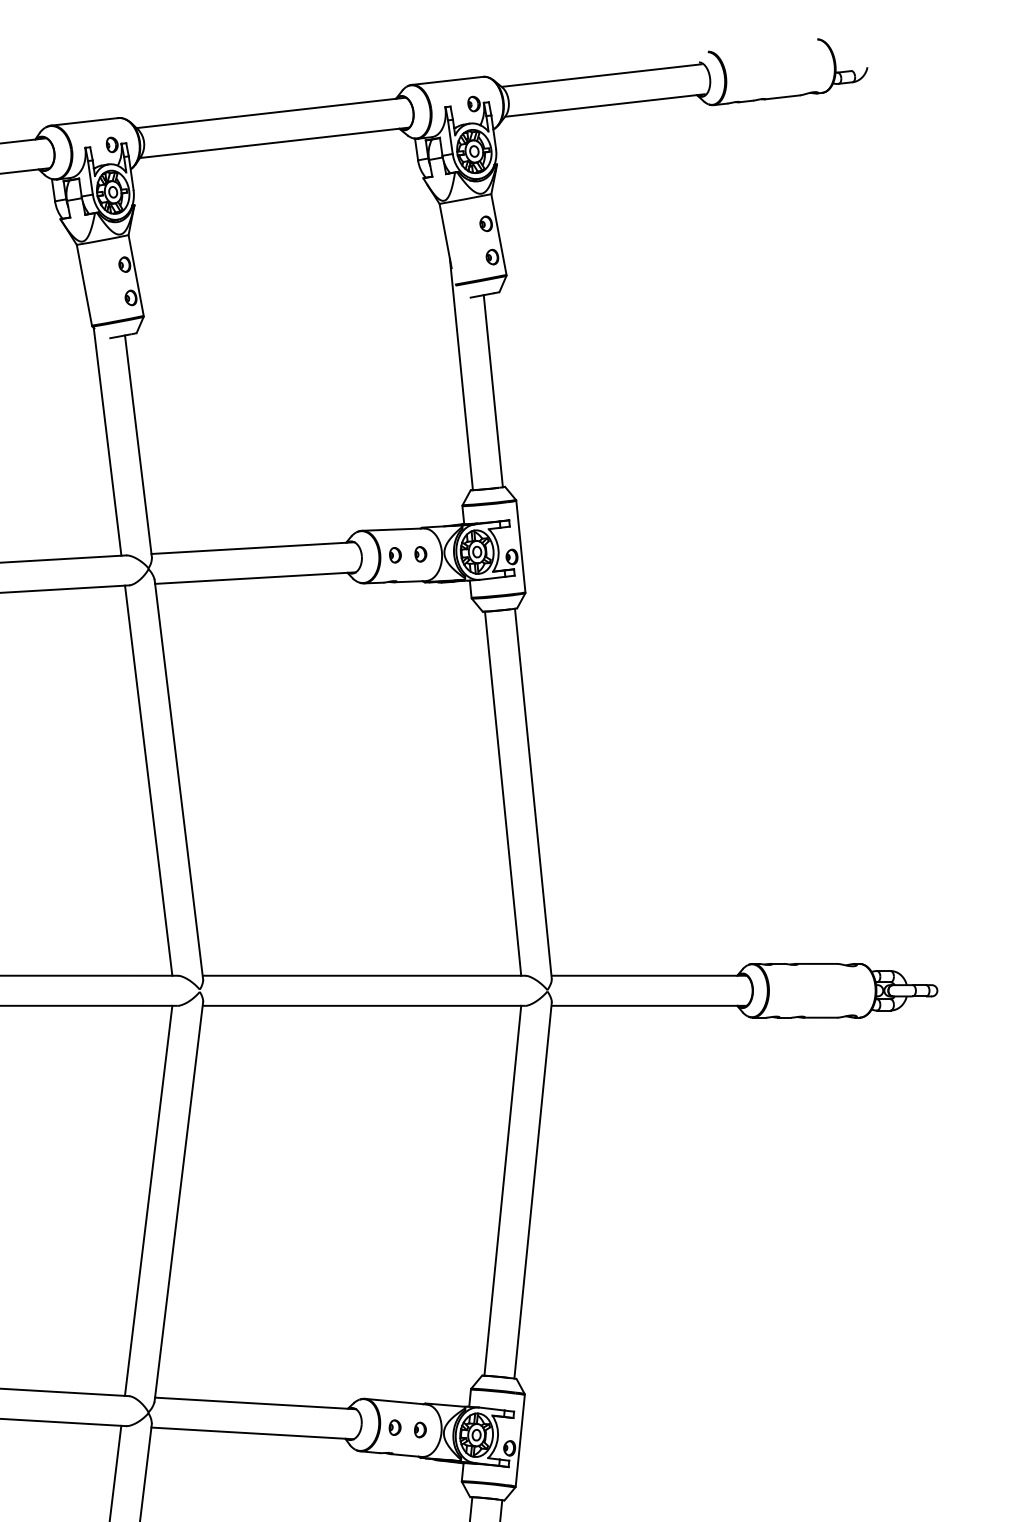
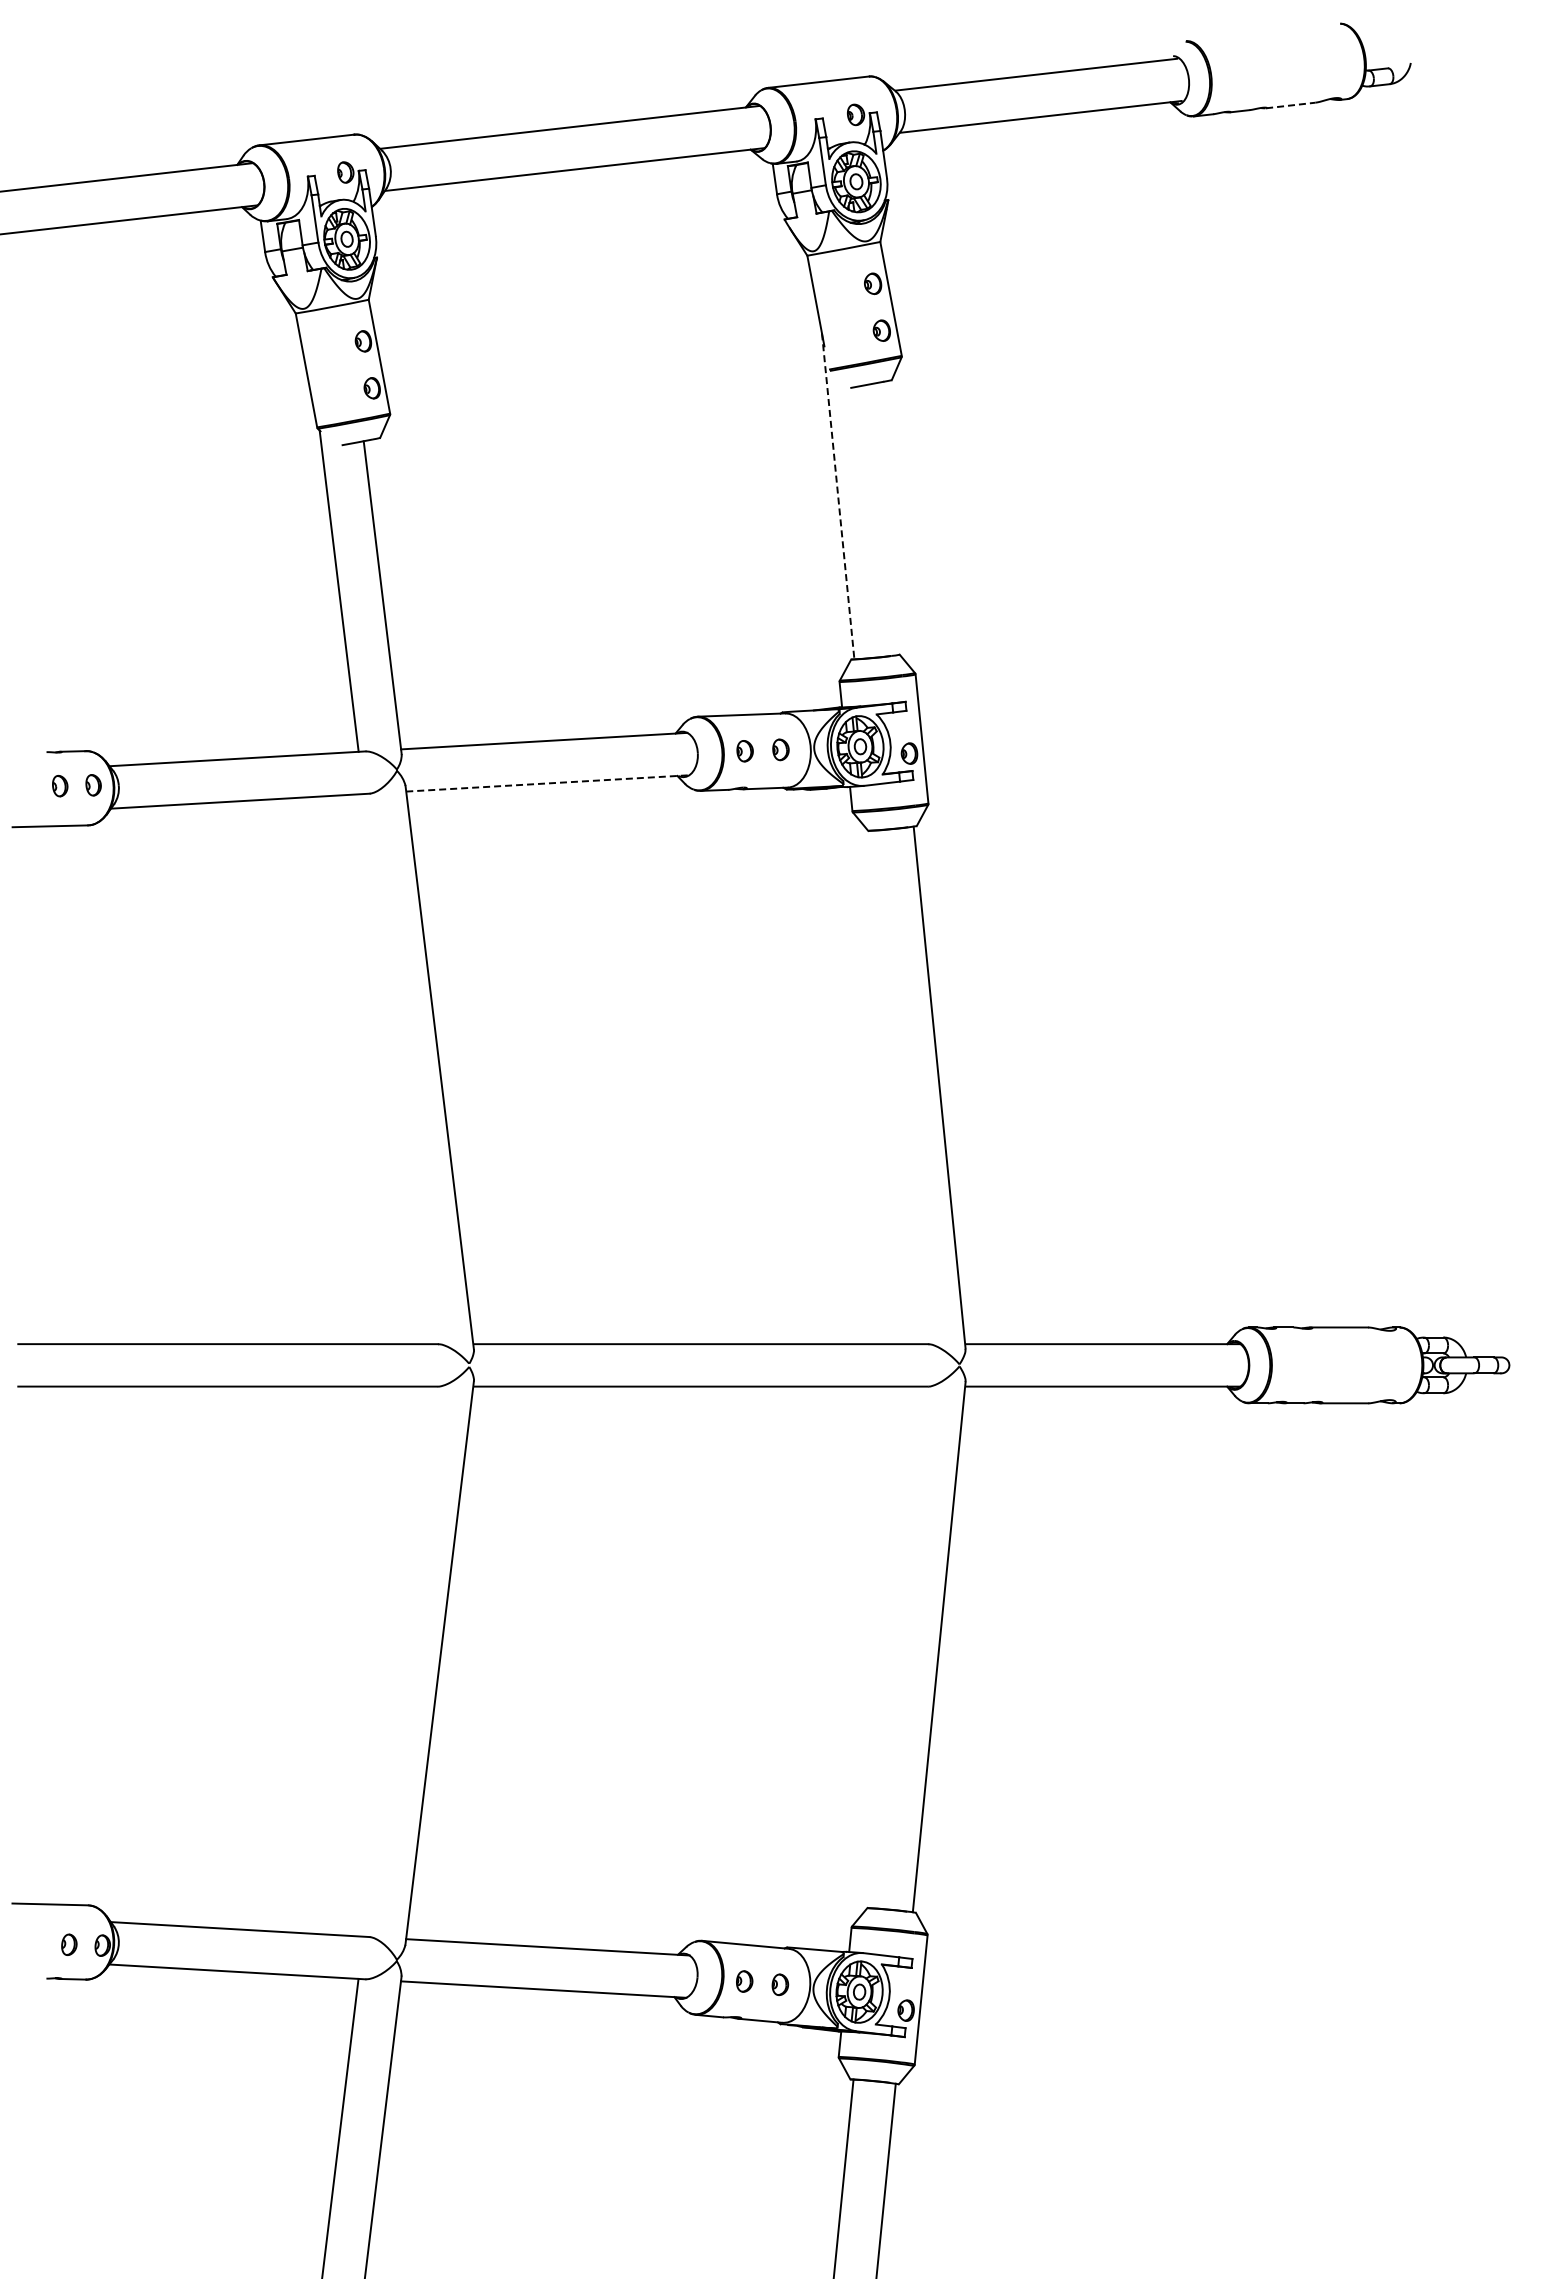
line: (782, 97) -> (1290, 105), solid -> dashed
line: (461, 374) -> (838, 496), solid -> dashed
line: (492, 390) -> (882, 519), removed
line: (255, 578) -> (547, 783), solid -> dashed
line: (148, 780) -> (396, 1069), removed
line: (502, 793) -> (896, 1087), removed
line: (502, 1190) -> (896, 1647), removed
line: (148, 1200) -> (396, 1661), removed

